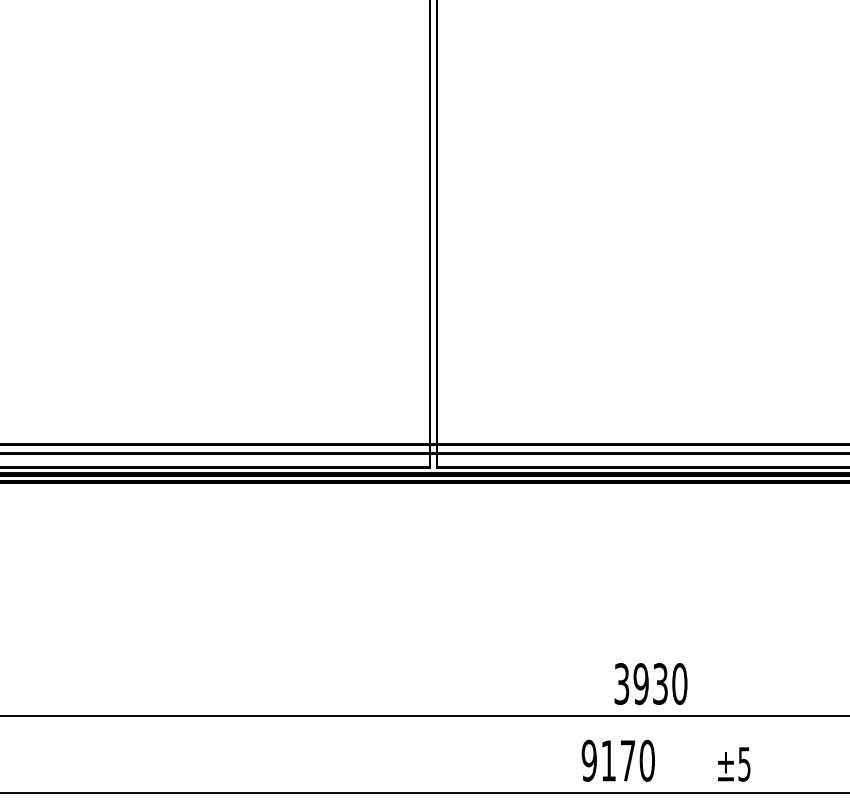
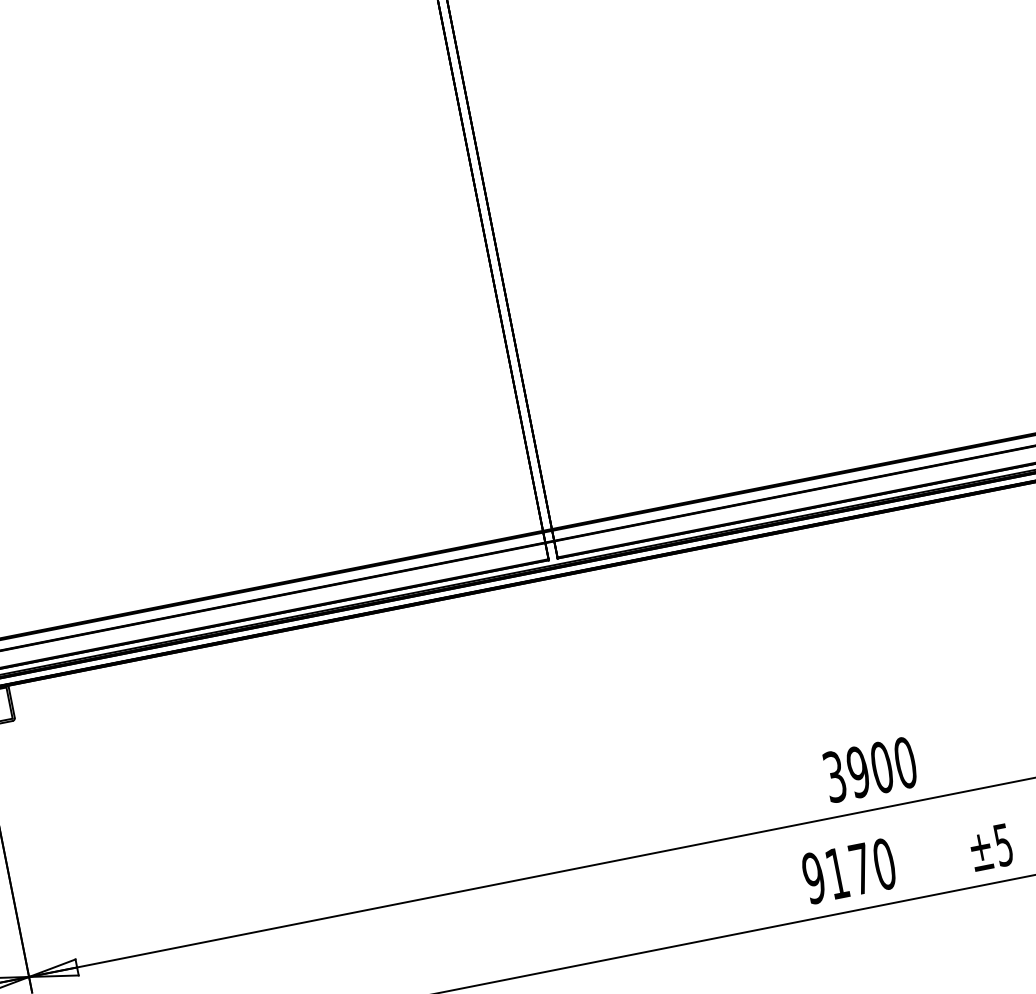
text: (660, 684) -> (882, 768), 3930 -> 3900

